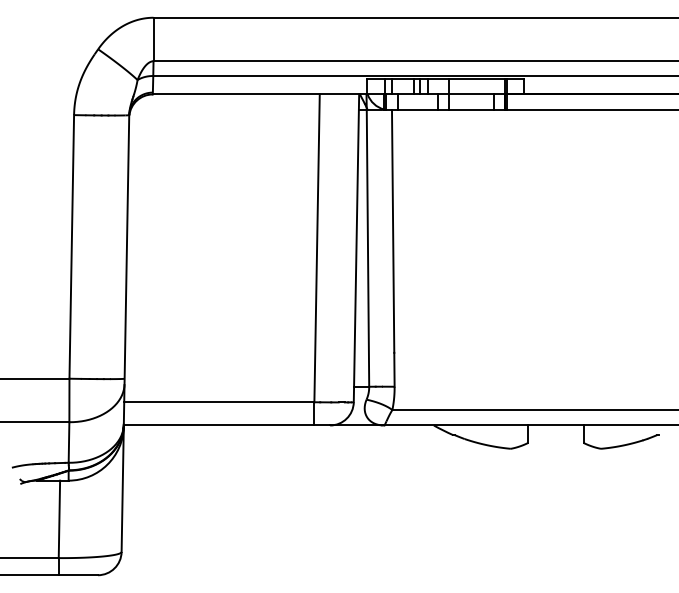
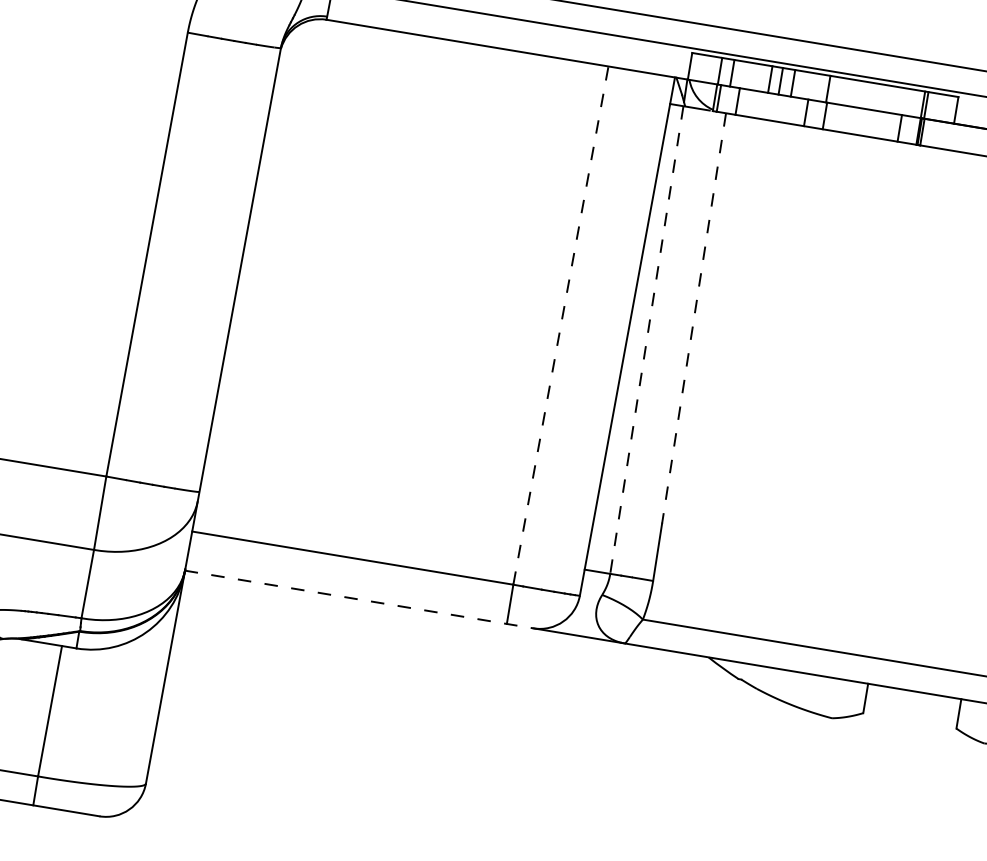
line: (393, 232) -> (694, 320), solid -> dashed
line: (317, 248) -> (561, 325), solid -> dashed
line: (367, 248) -> (646, 339), solid -> dashed
line: (227, 425) -> (360, 599), solid -> dashed

